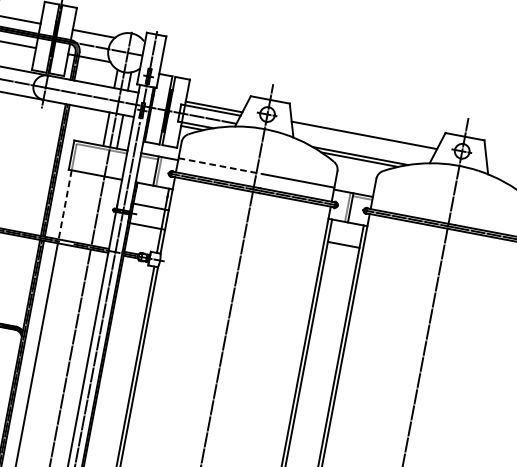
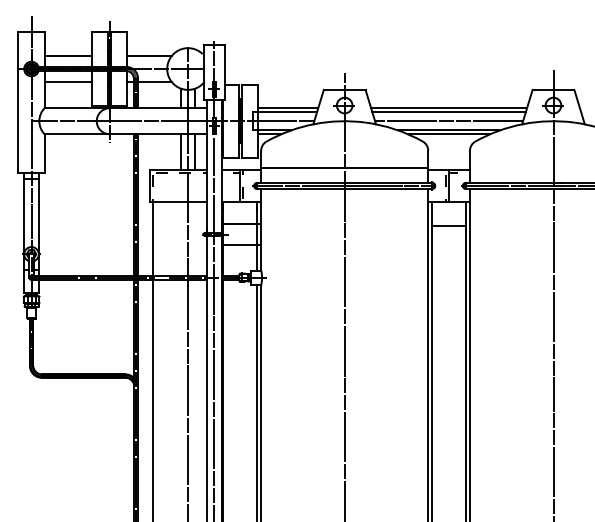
line: (363, 139) -> (448, 112), added
line: (362, 147) -> (449, 121), added
line: (221, 166) -> (307, 168), dashed -> solid
line: (64, 205) -> (152, 239), dashed -> solid

